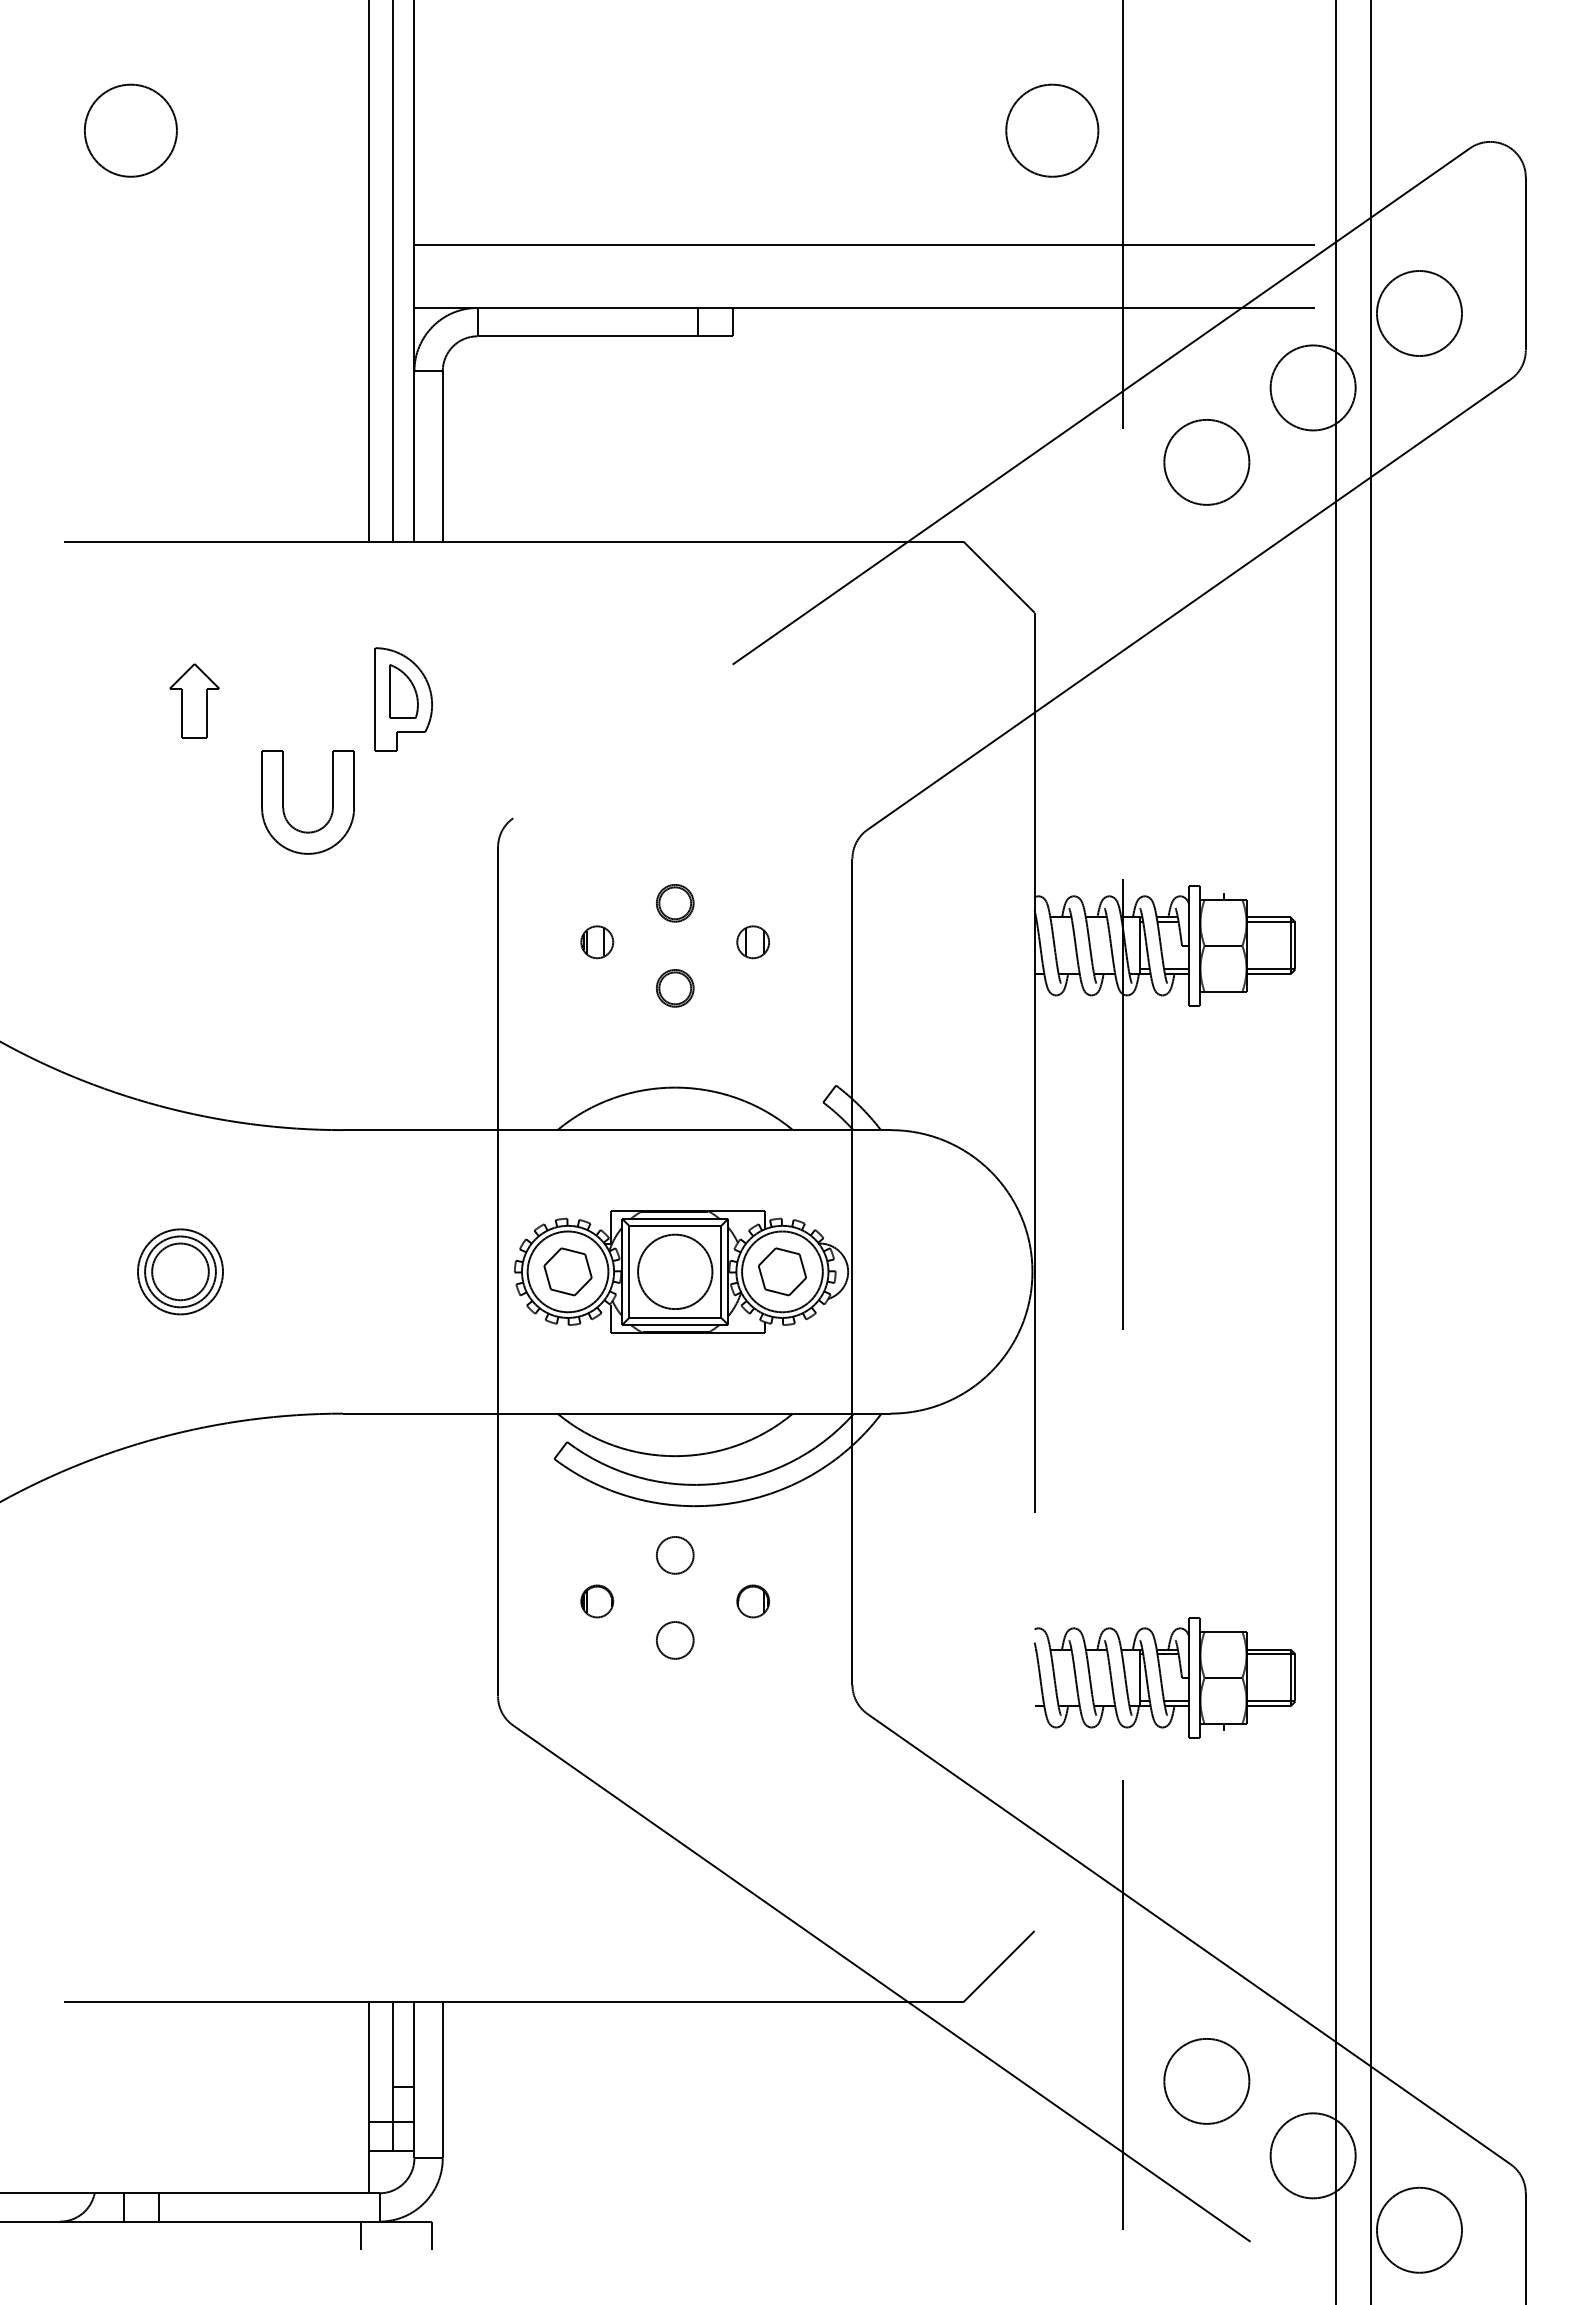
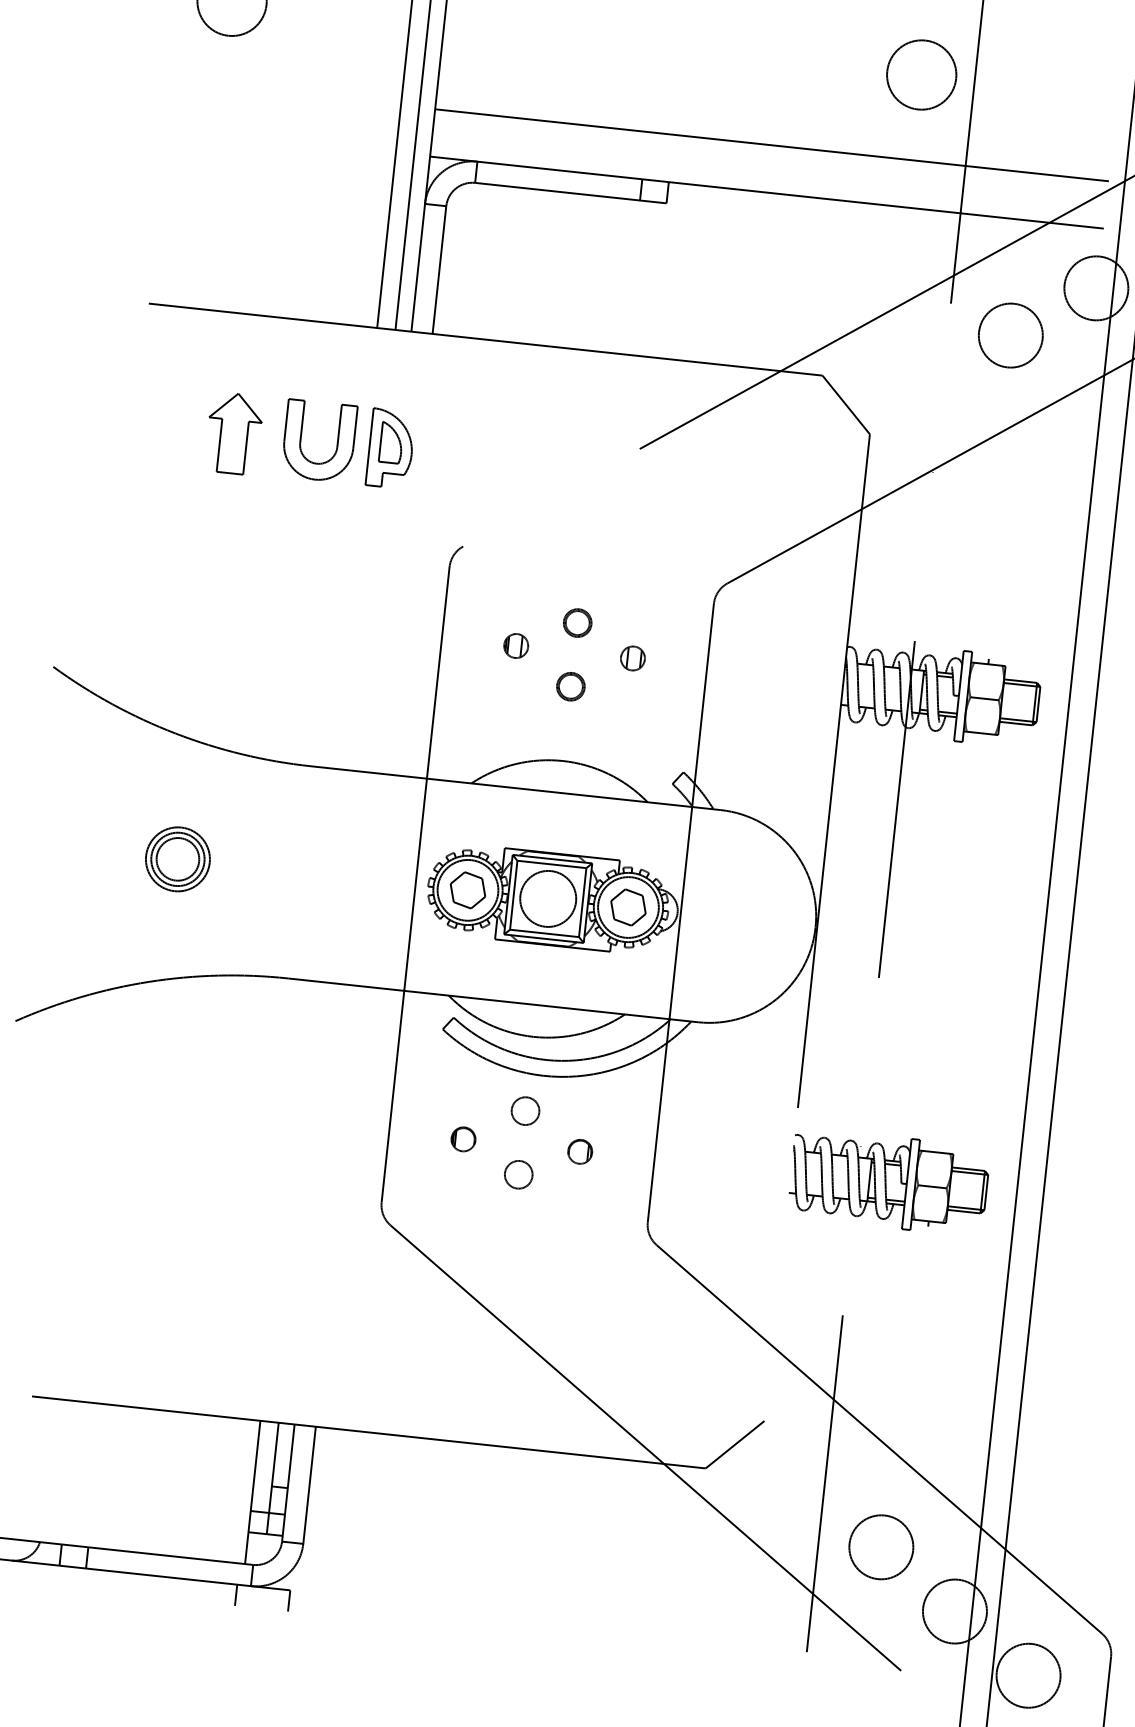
part: (194, 700) -> (234, 432), size x1.43
part: (284, 808) -> (301, 443), moved
part: (1164, 1677) -> (888, 1181), moved

